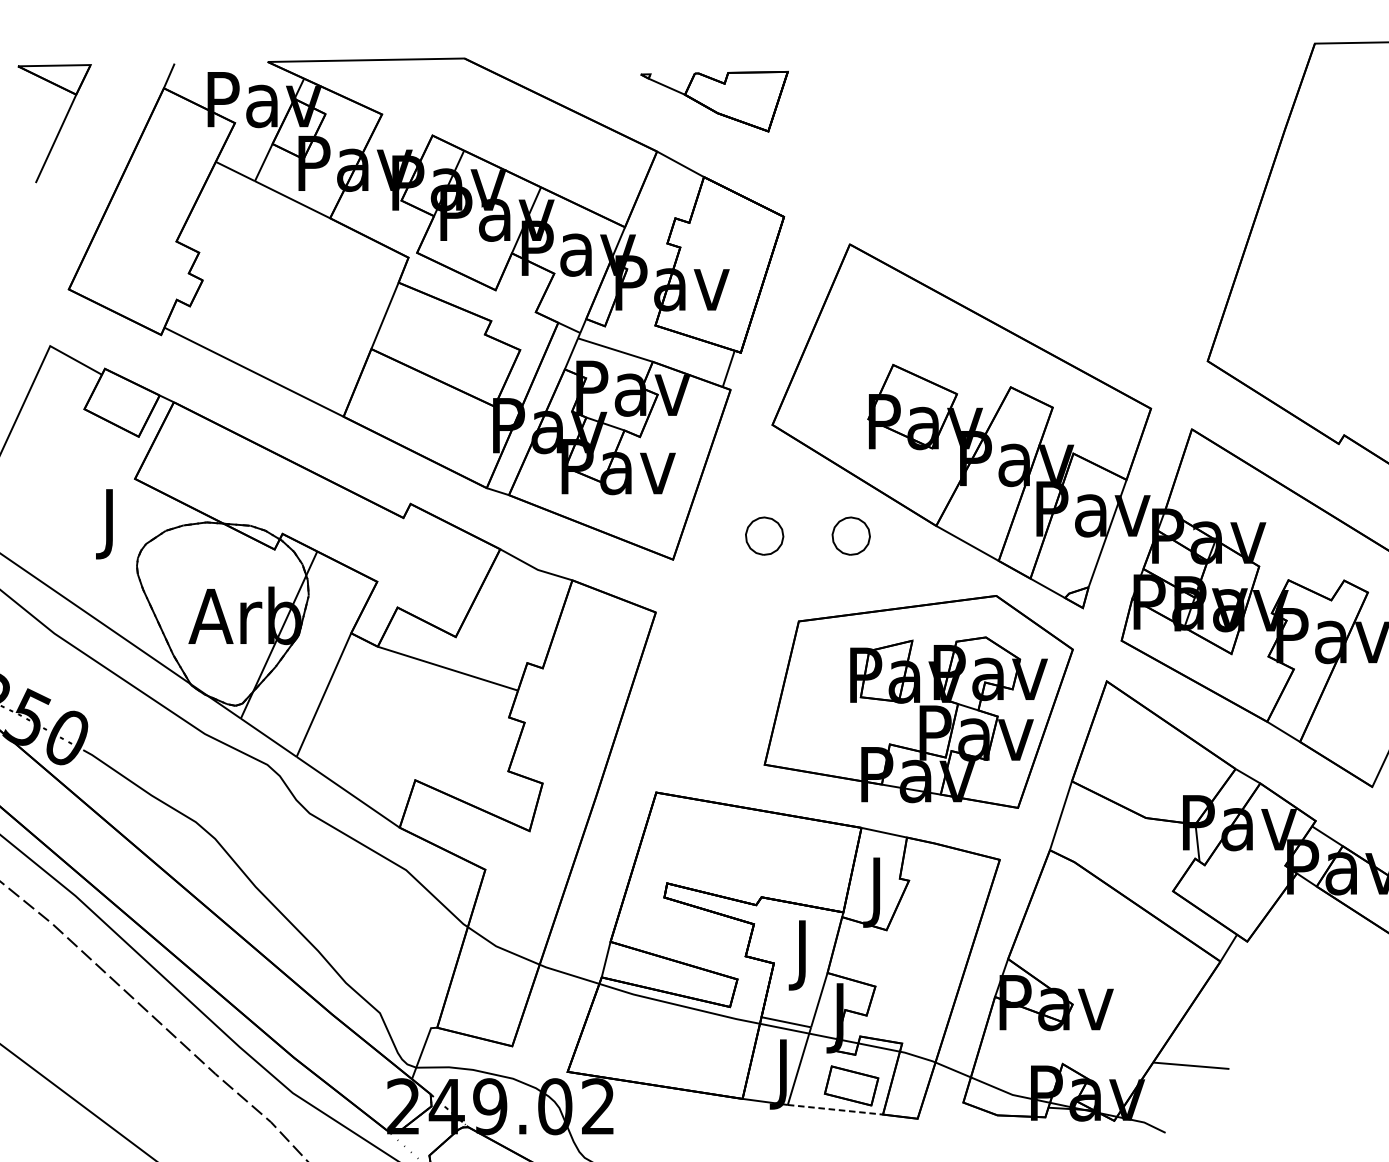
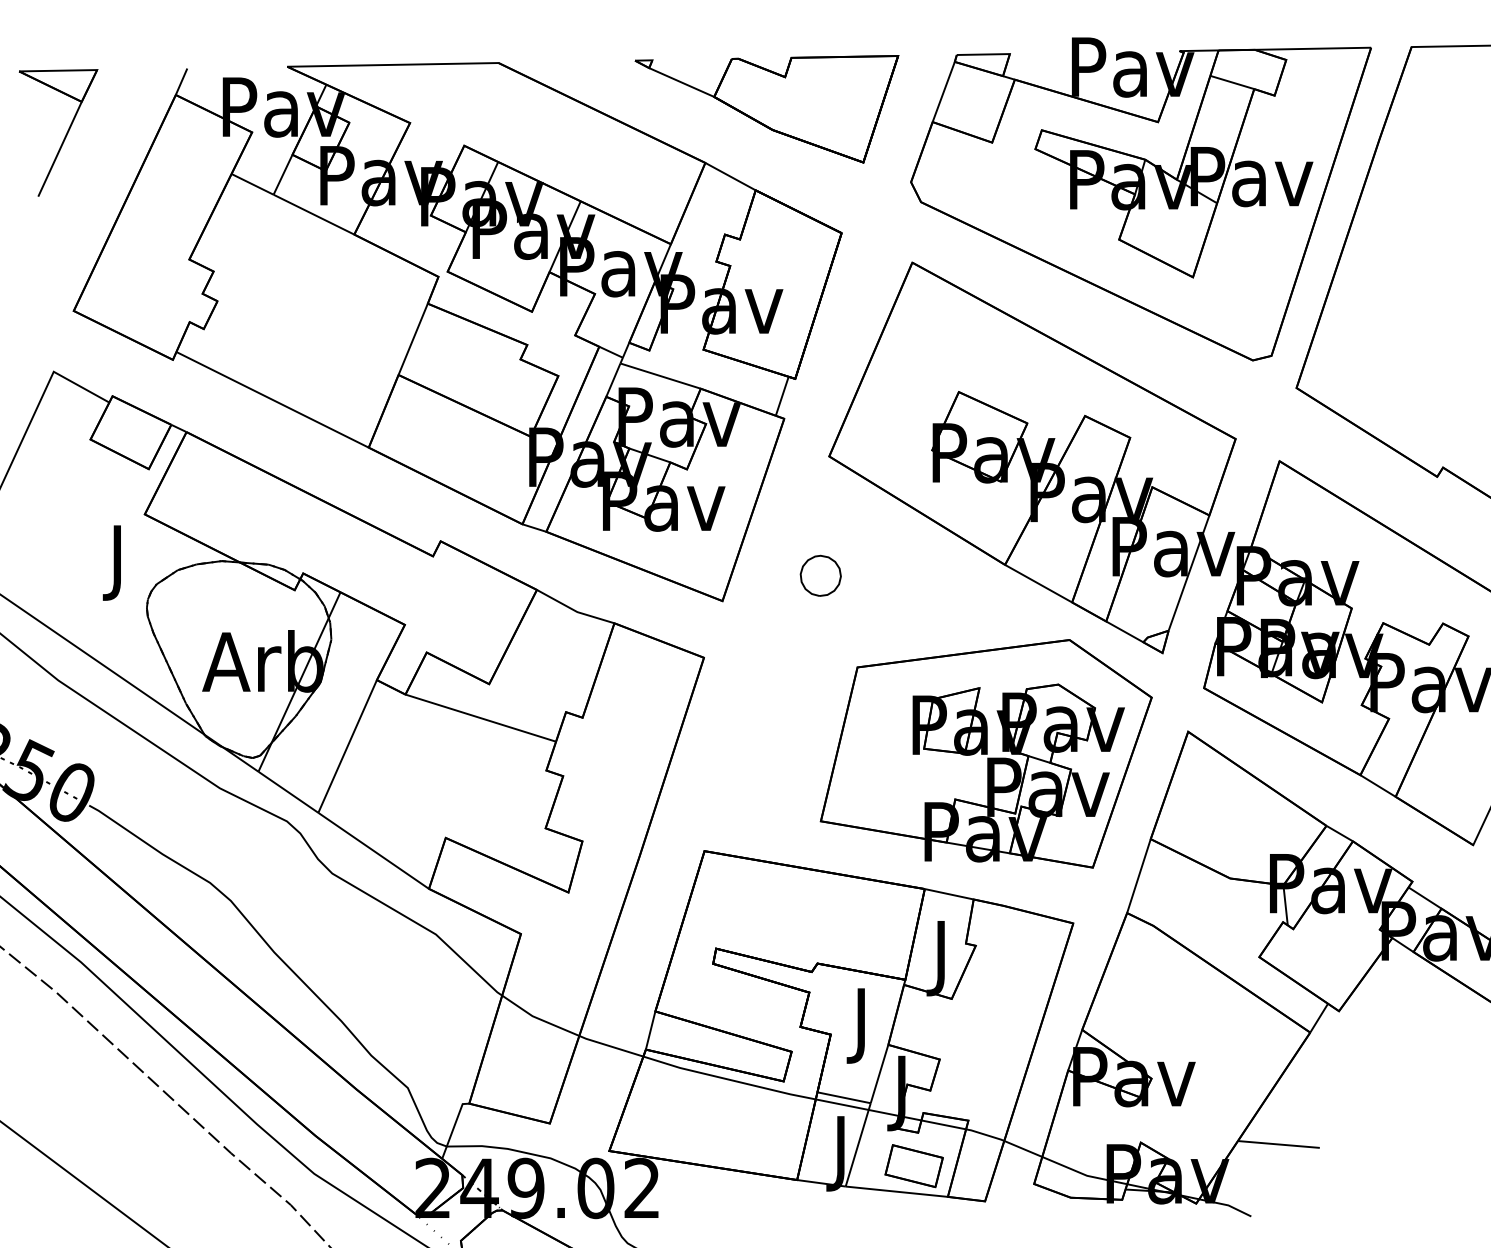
part: (714, 101) -> (766, 109), size x1.67
part: (1062, 185) -> (1140, 199), added
part: (850, 535) -> (913, 575), removed
line: (836, 1109) -> (897, 1191), dashed -> solid

